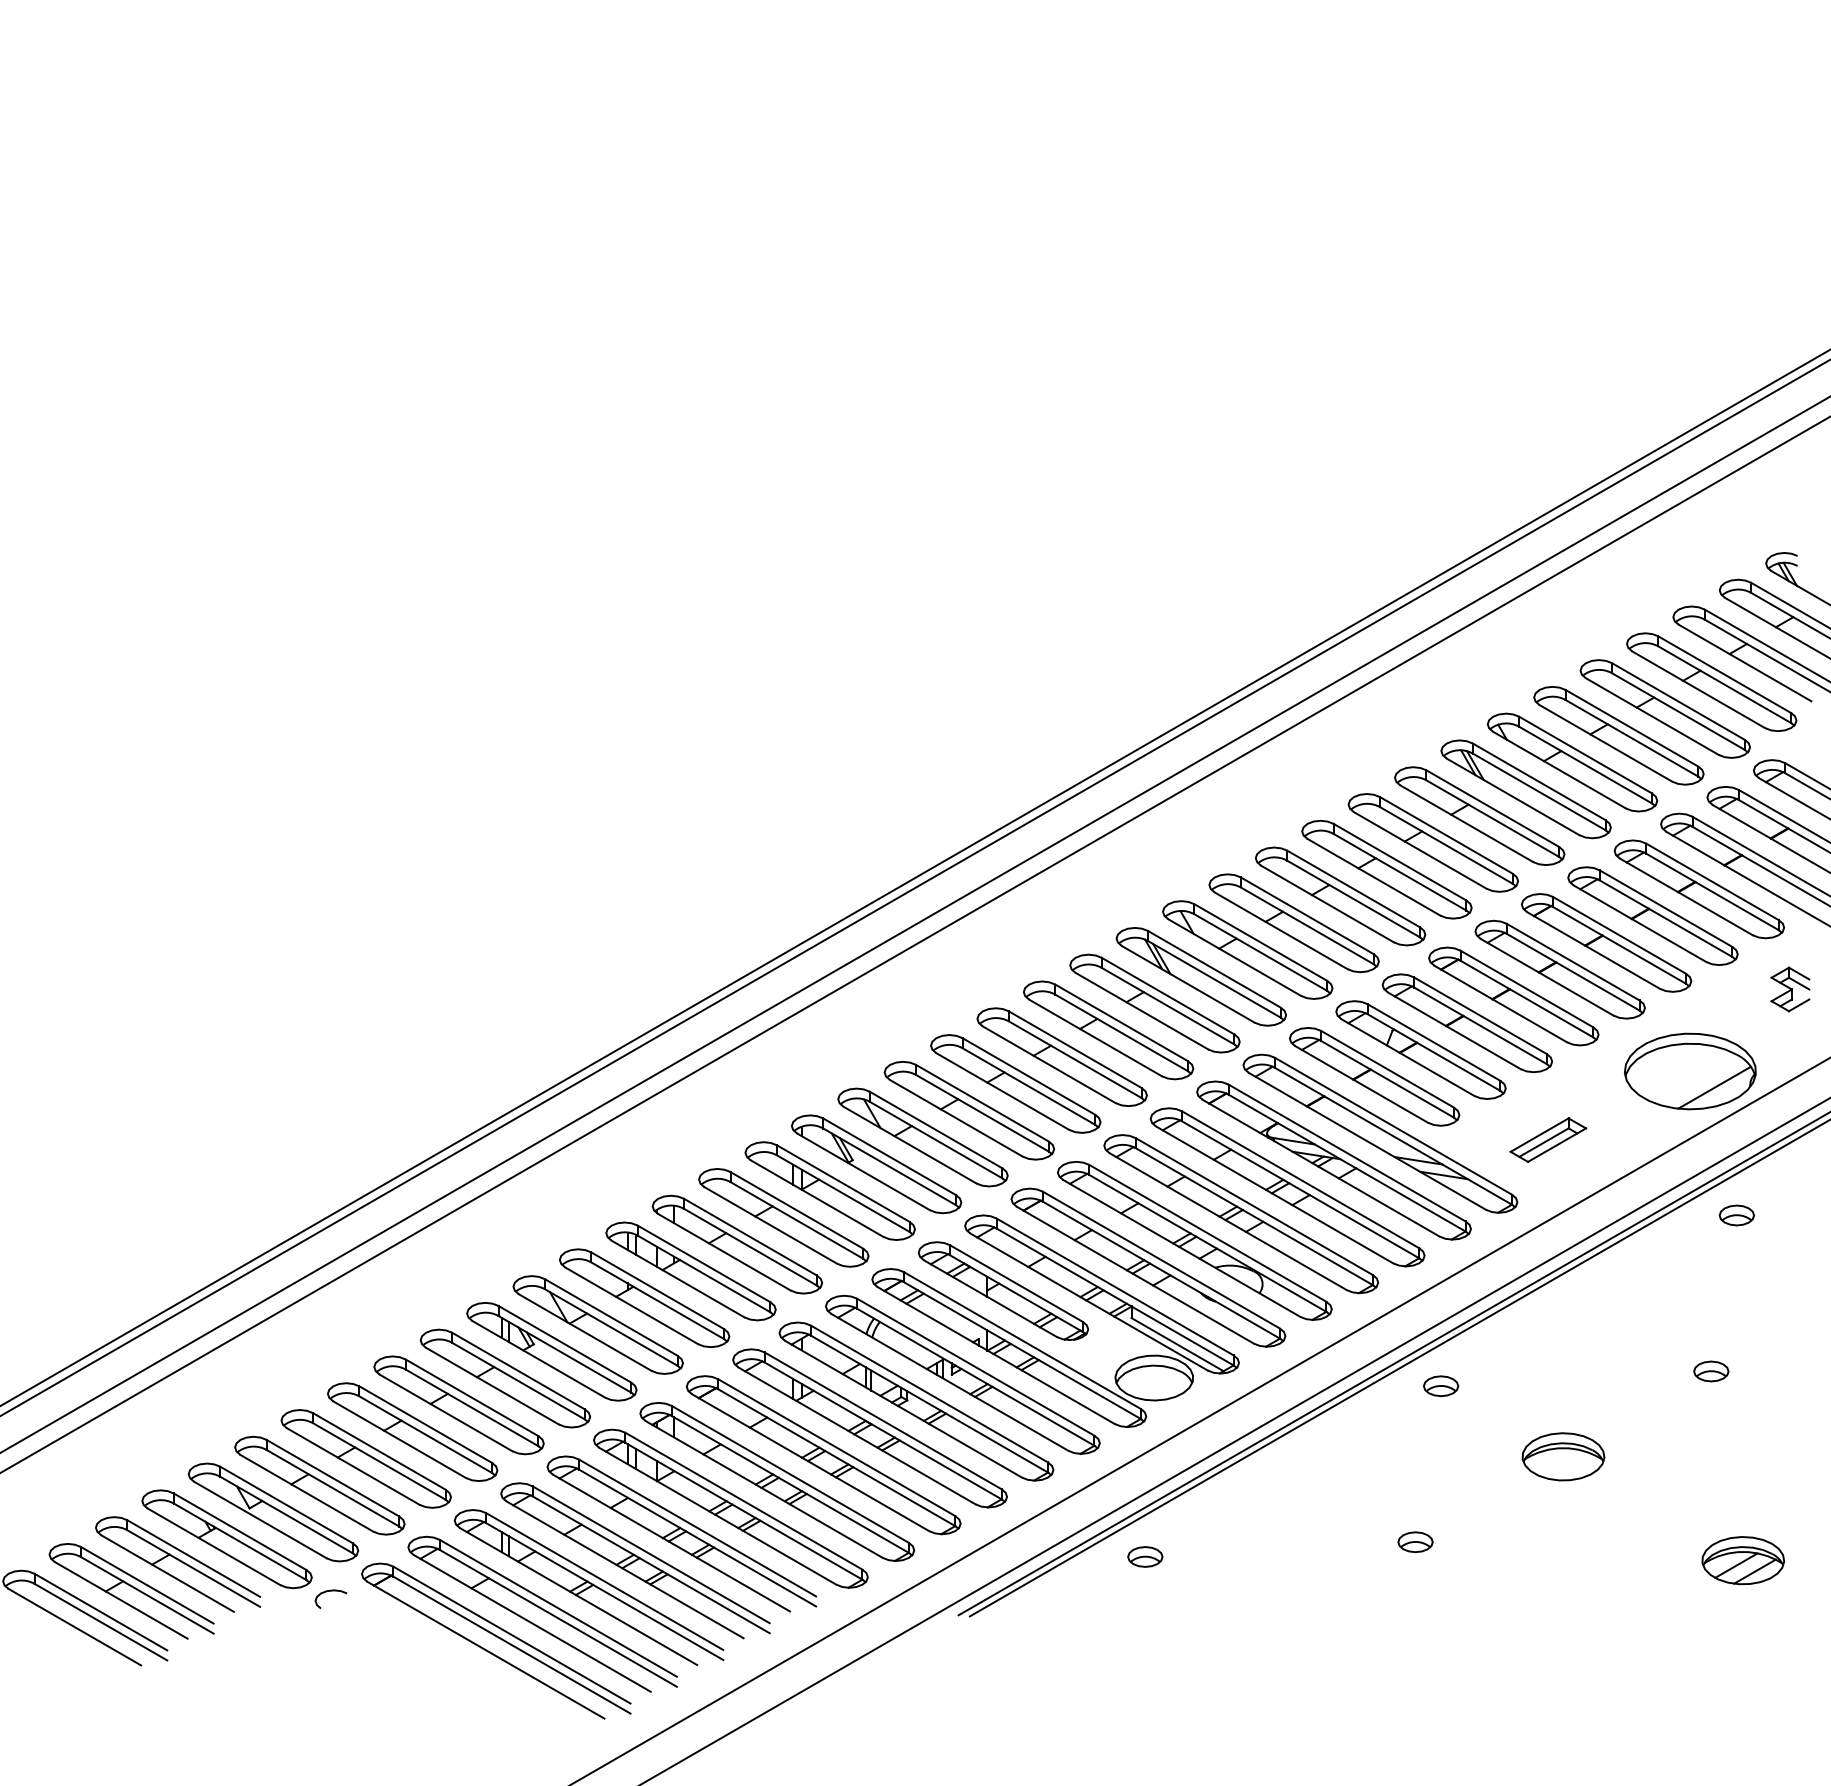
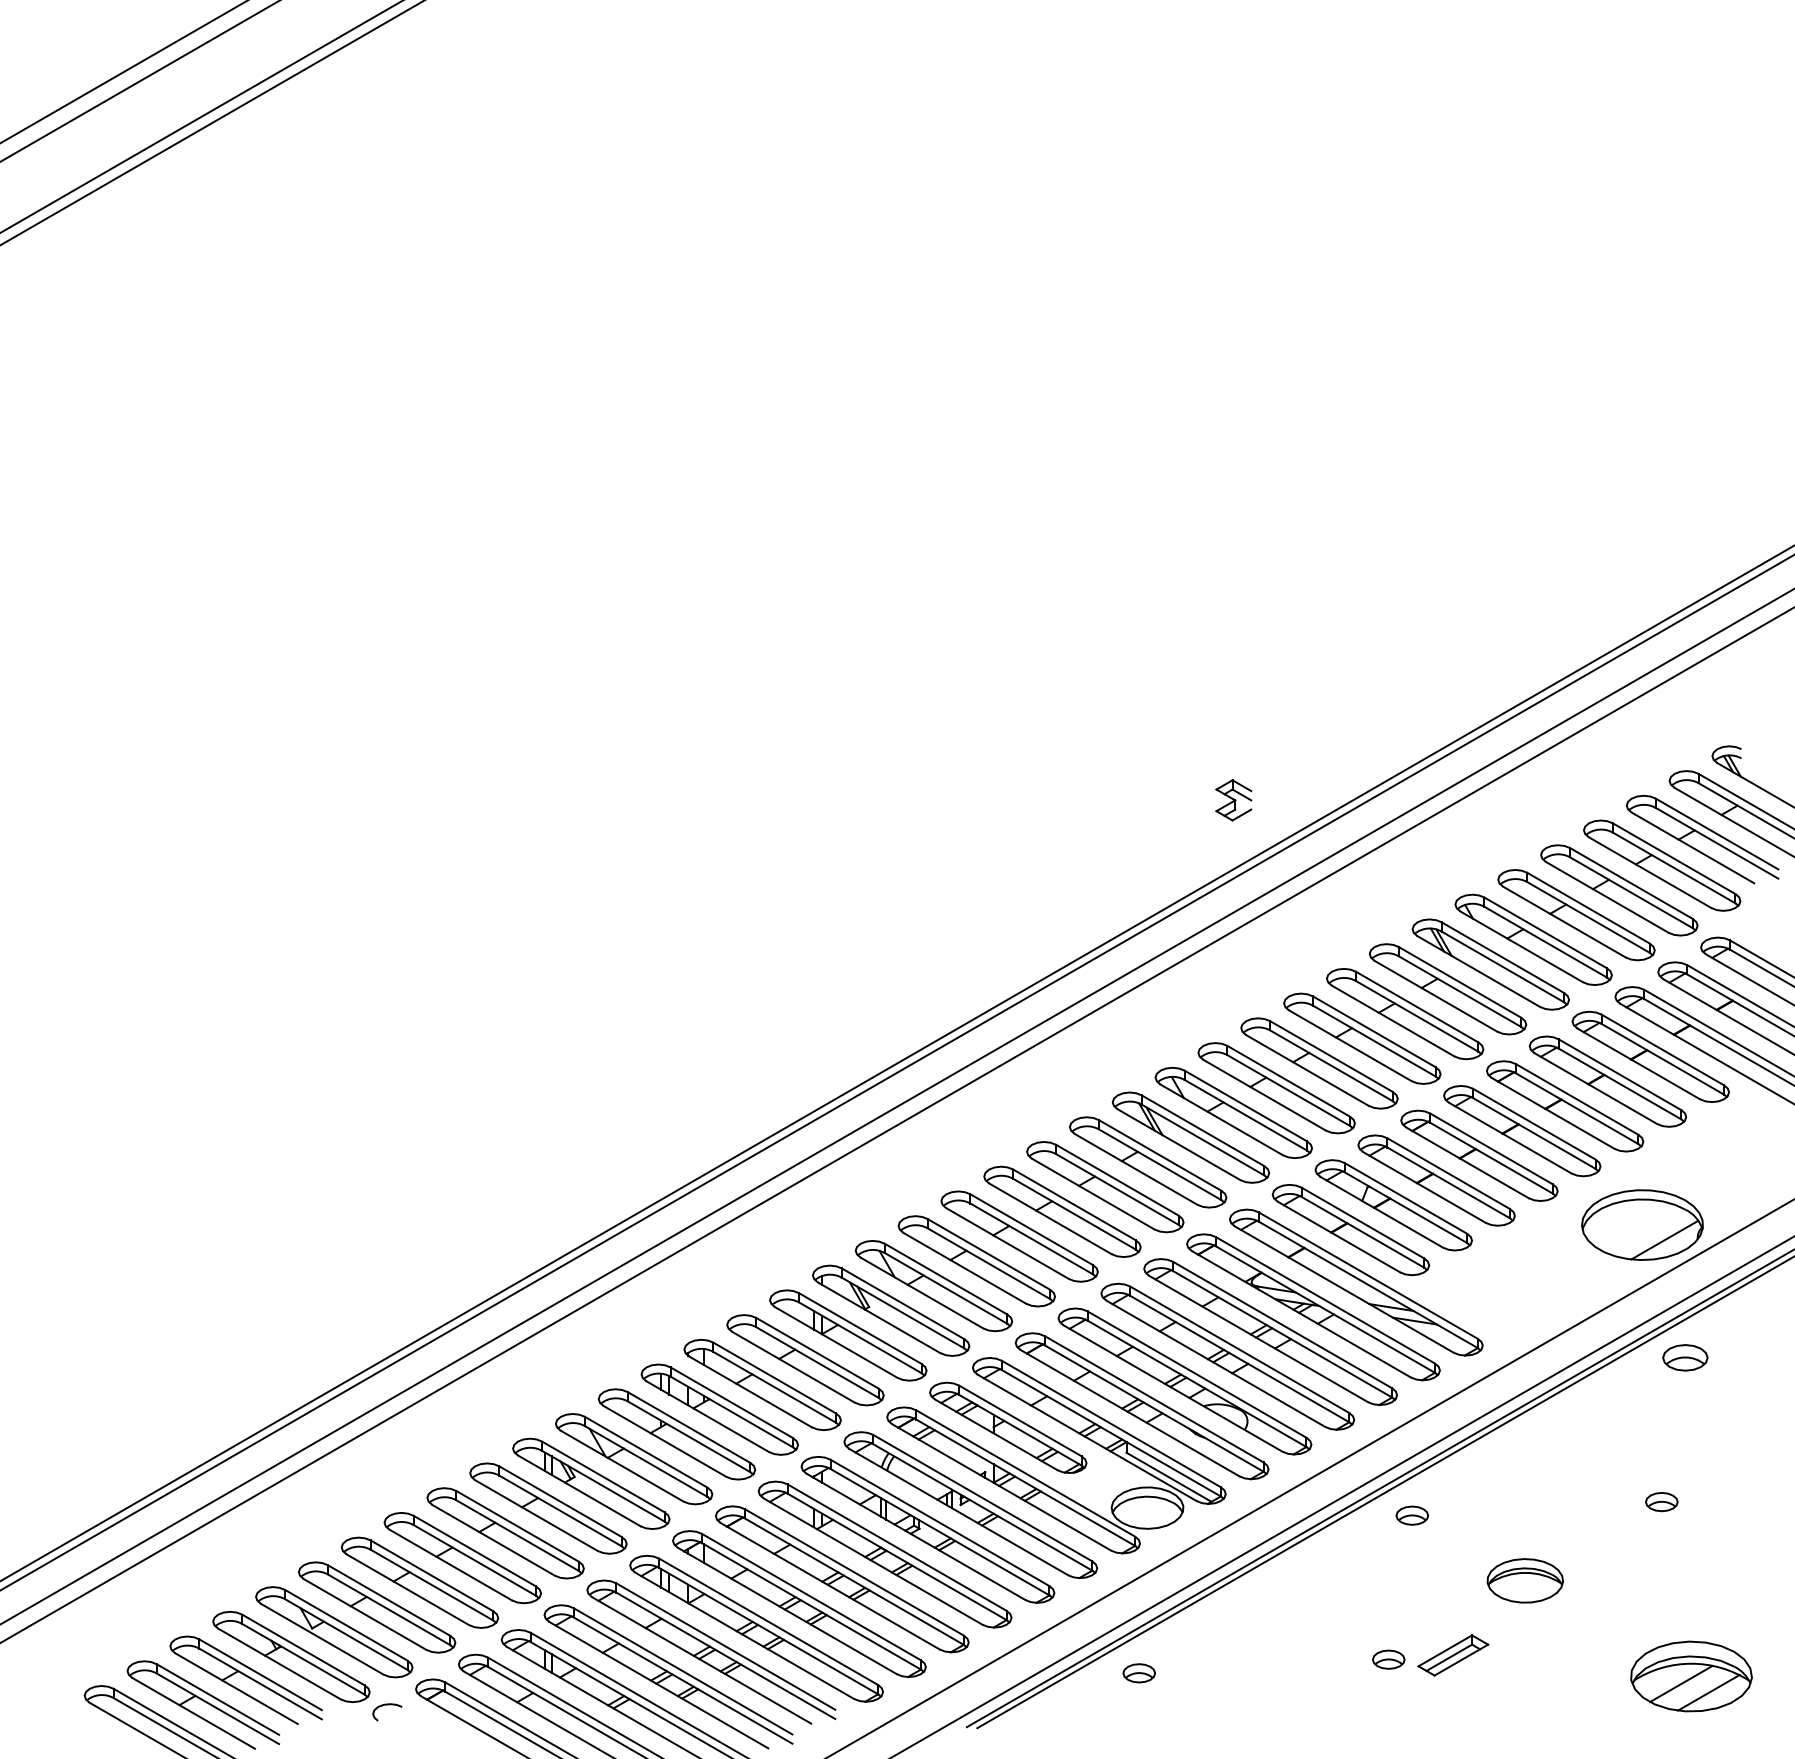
part: (1790, 989) -> (1233, 800), moved
part: (1548, 1140) -> (1453, 1655), moved
part: (1736, 1215) -> (1685, 1358), size x1.4
part: (1742, 1560) -> (1690, 1676), size x1.6

